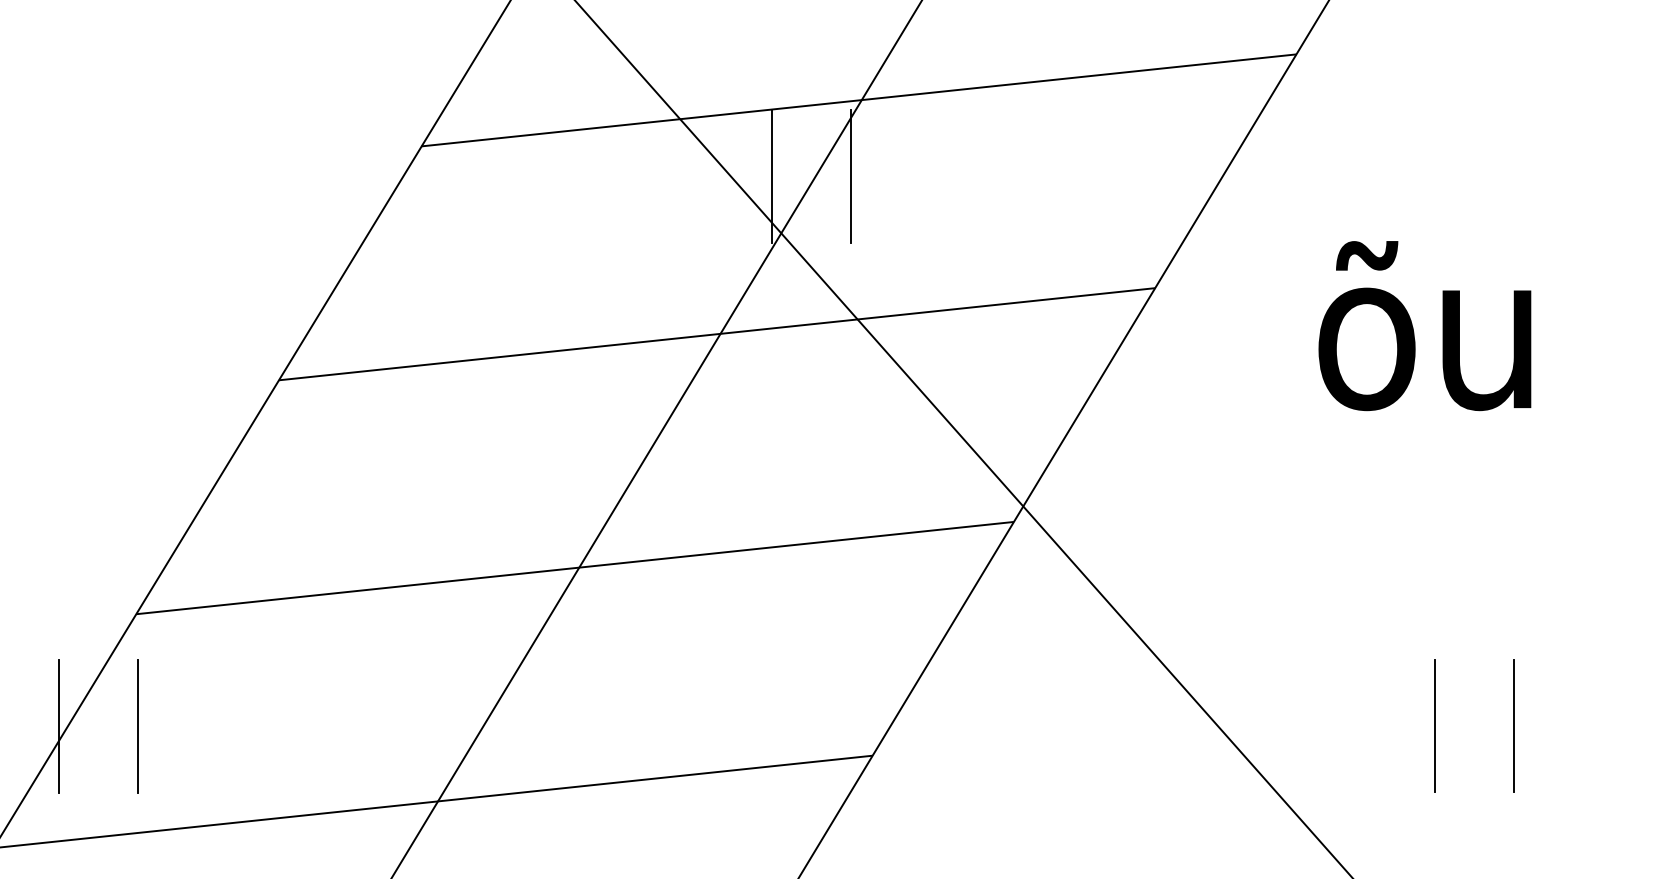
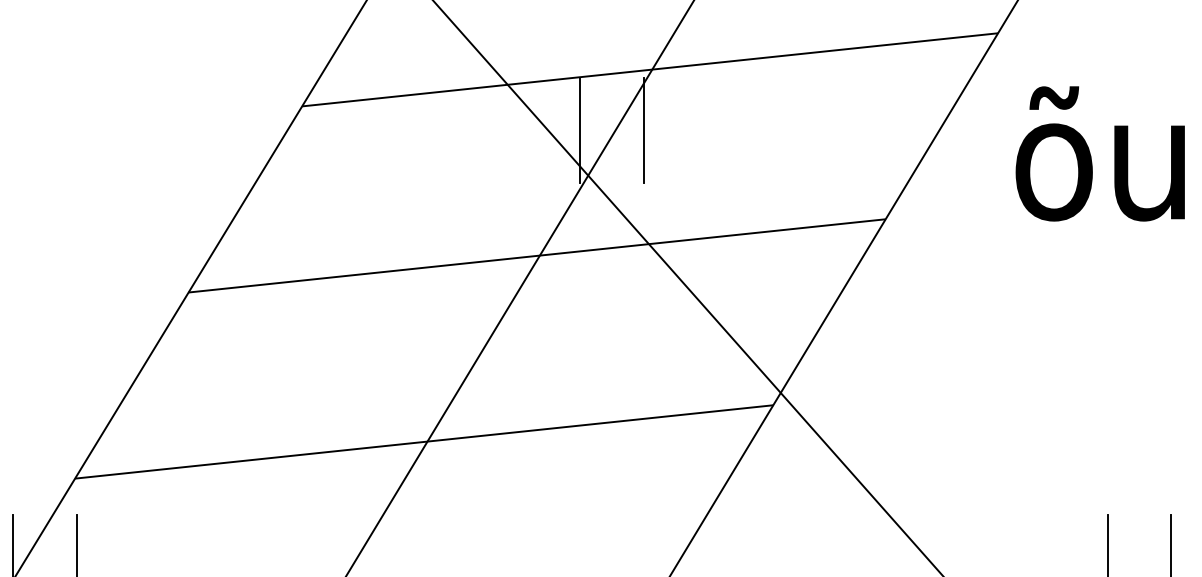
text: (1424, 326) -> (1099, 154), moved

